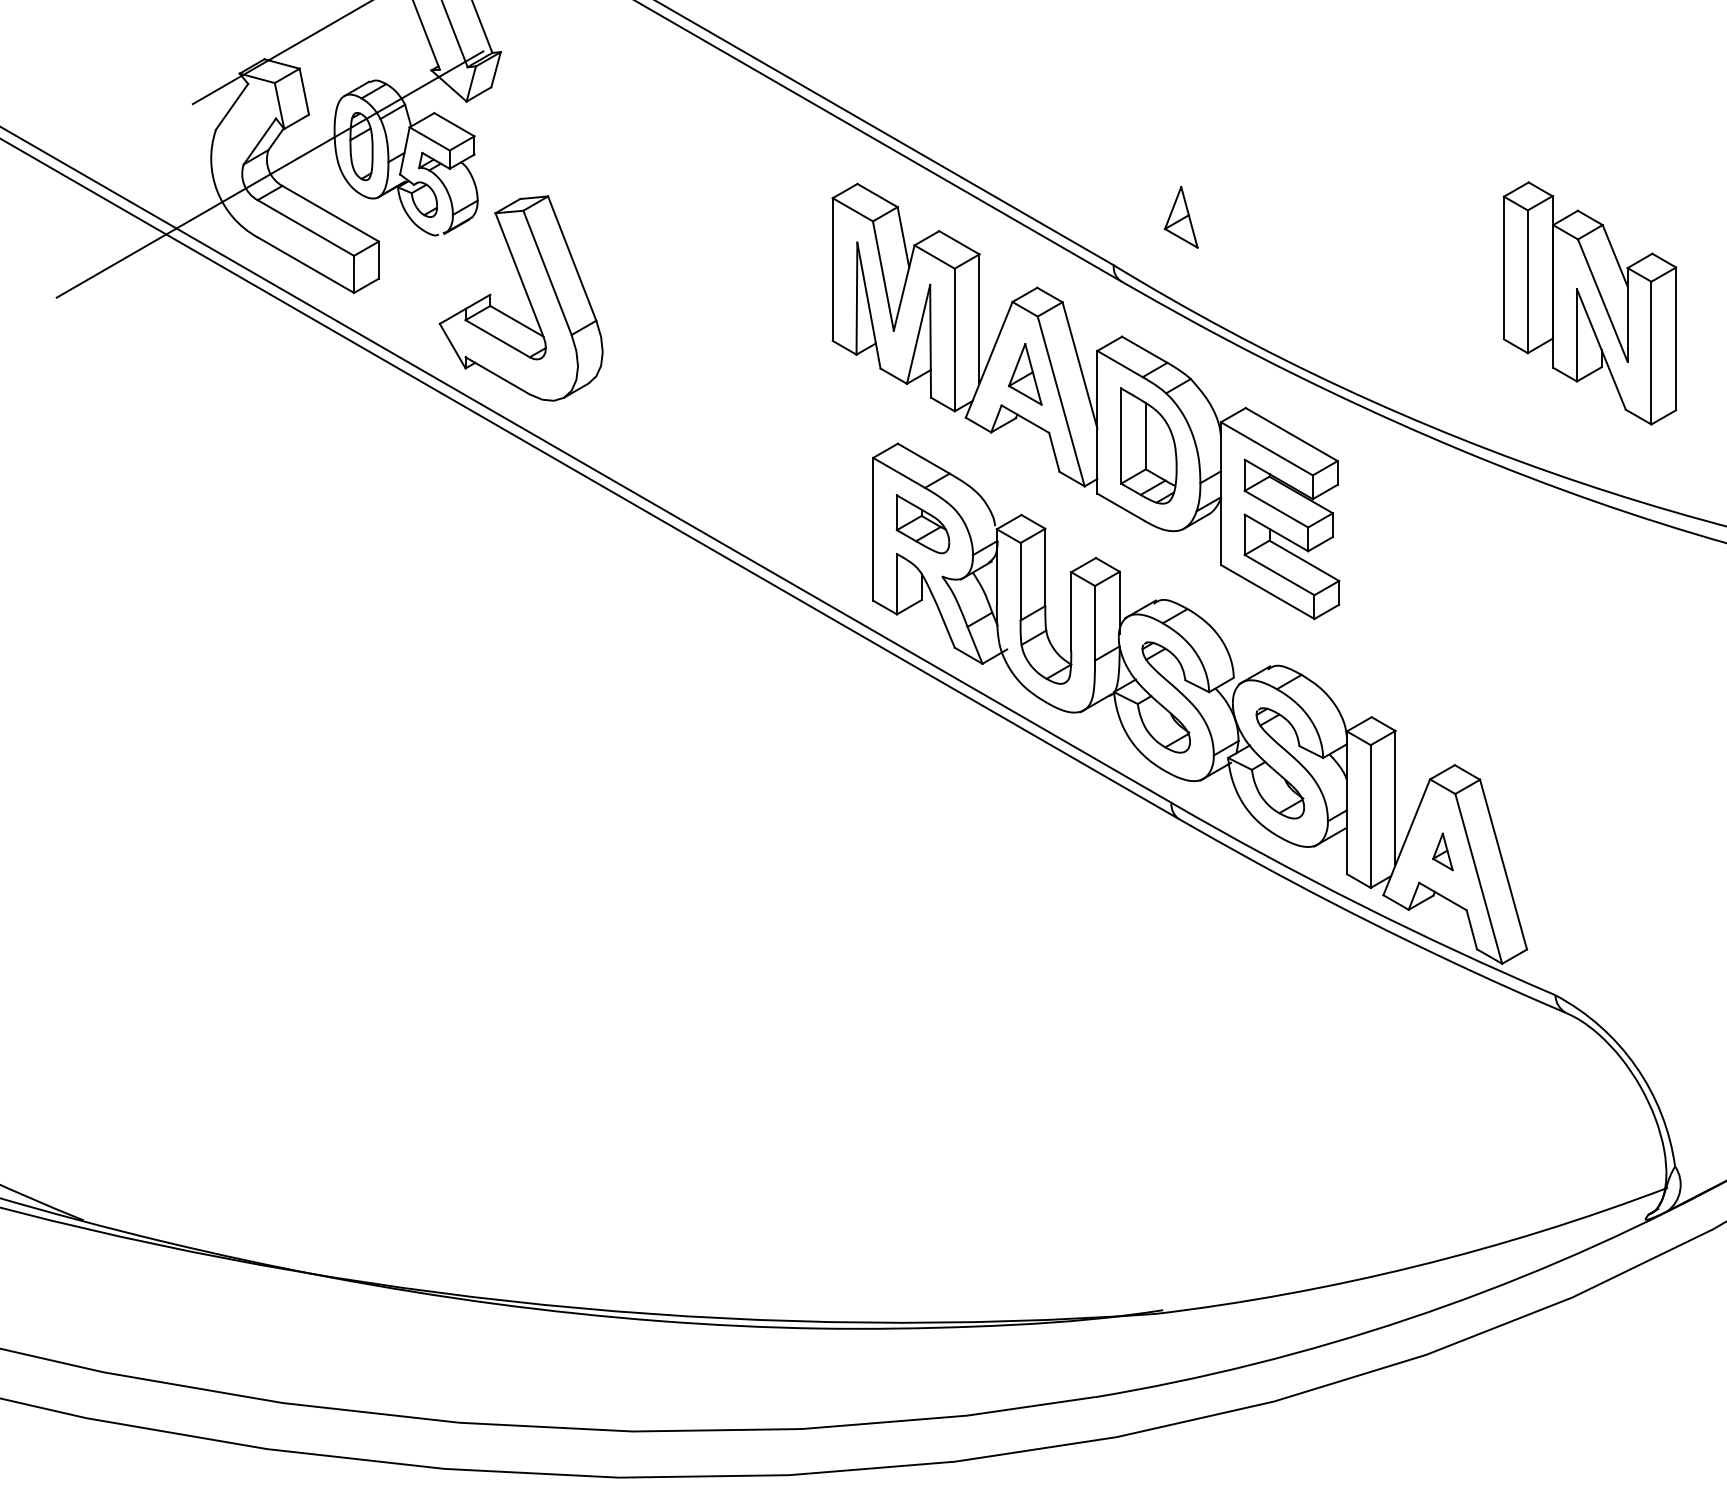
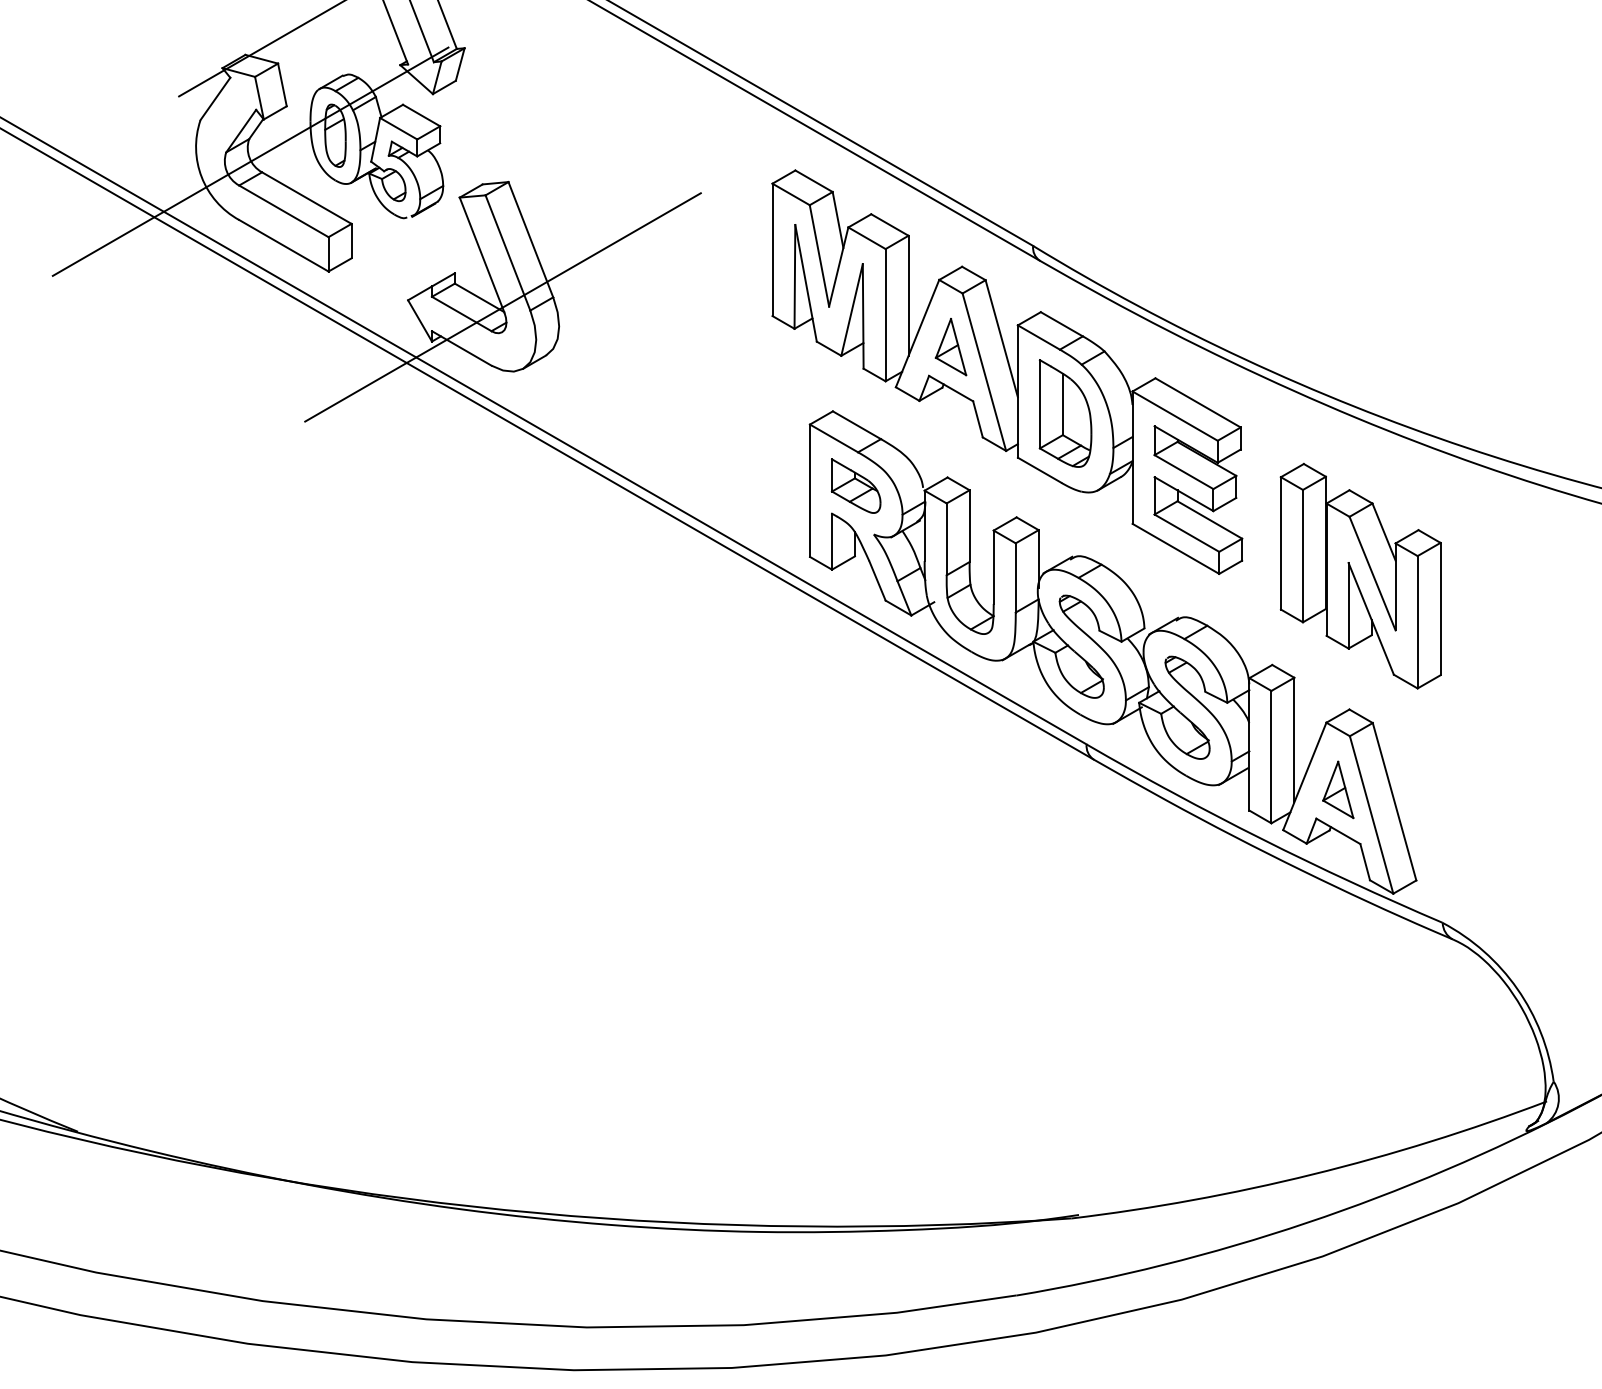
part: (1181, 217) -> (1095, 201), removed
part: (1589, 303) -> (1360, 576), moved
line: (541, 331) -> (502, 307), added
part: (1442, 851) -> (1337, 789), size x1.67

